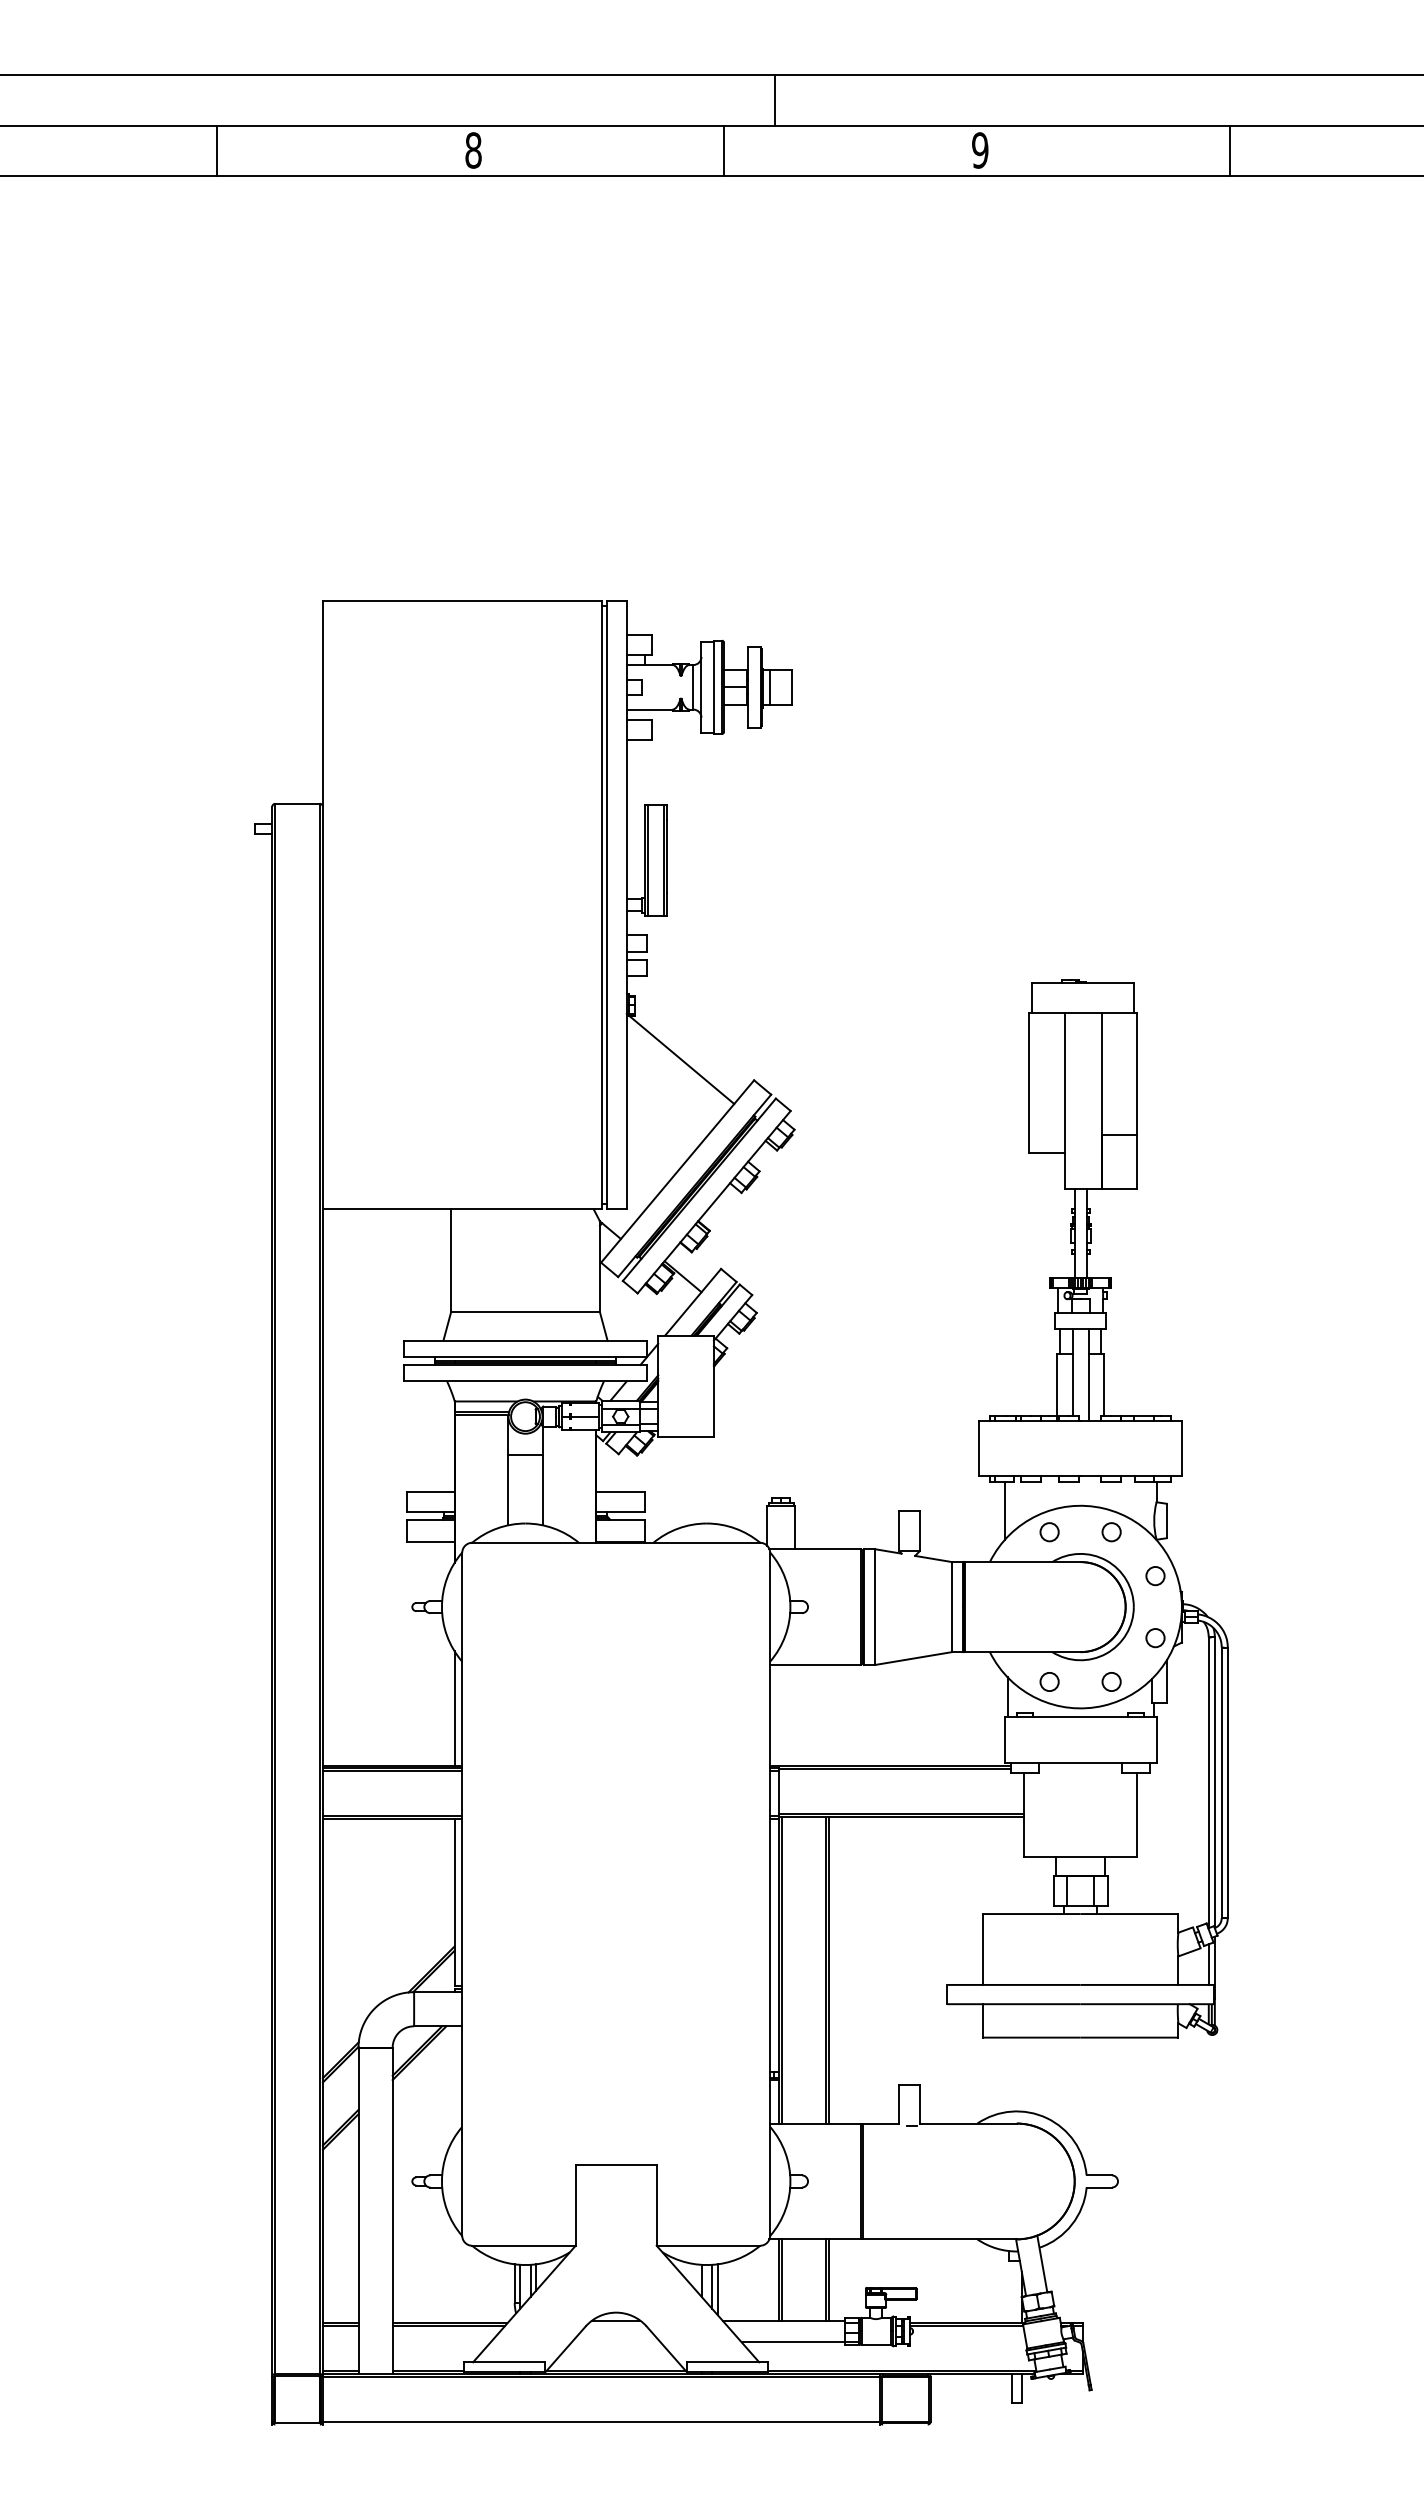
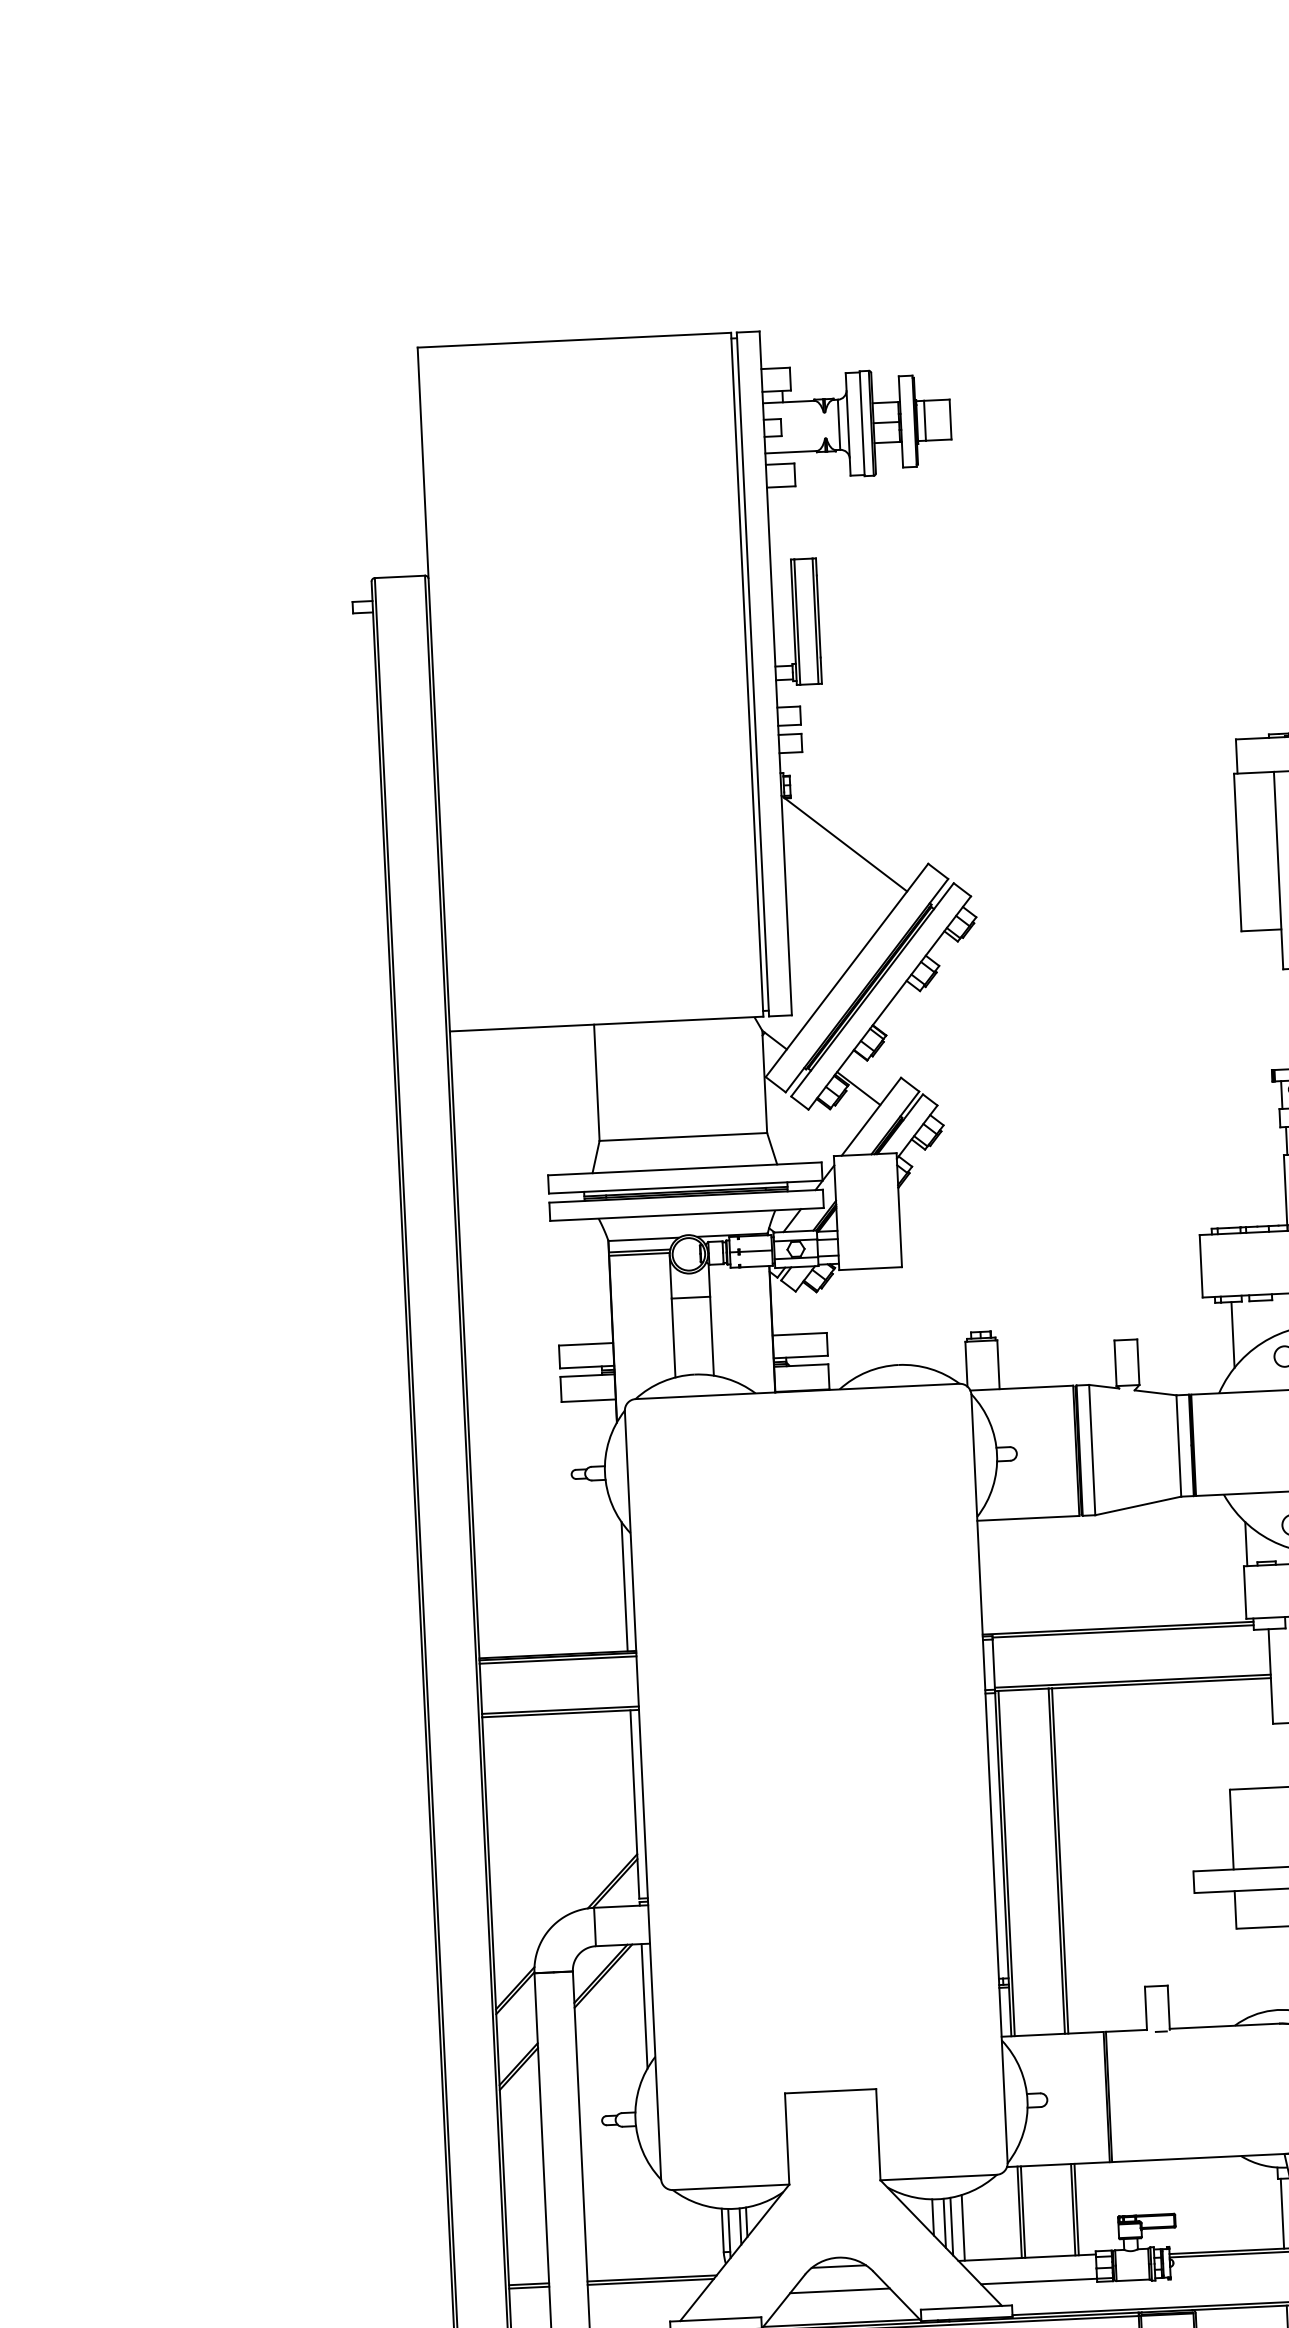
line: (454, 2081) -> (644, 2006), added
line: (728, 2291) -> (963, 2227), added
line: (1011, 2292) -> (1282, 2214), added
line: (615, 2342) -> (839, 2291), added

